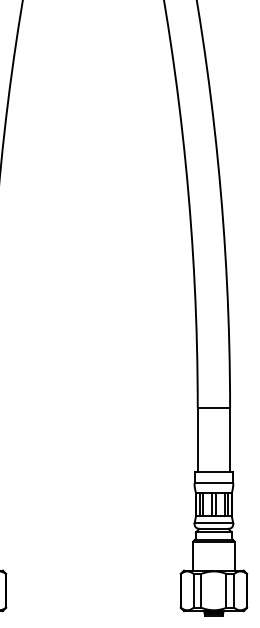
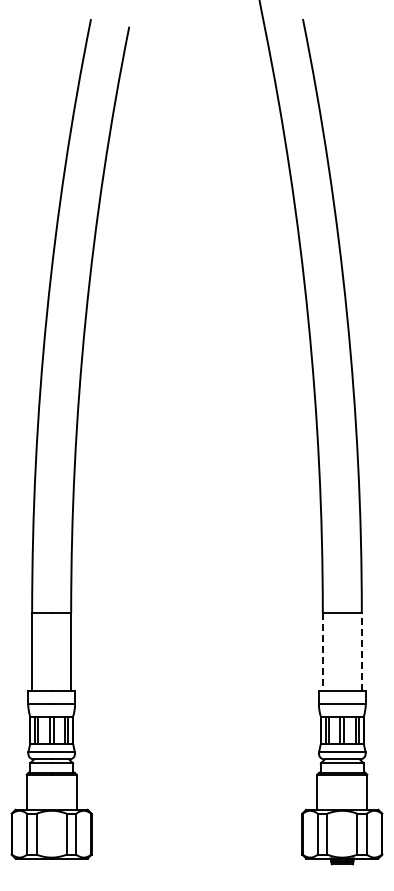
line: (229, 439) -> (361, 651), solid -> dashed
line: (197, 440) -> (322, 652), solid -> dashed

